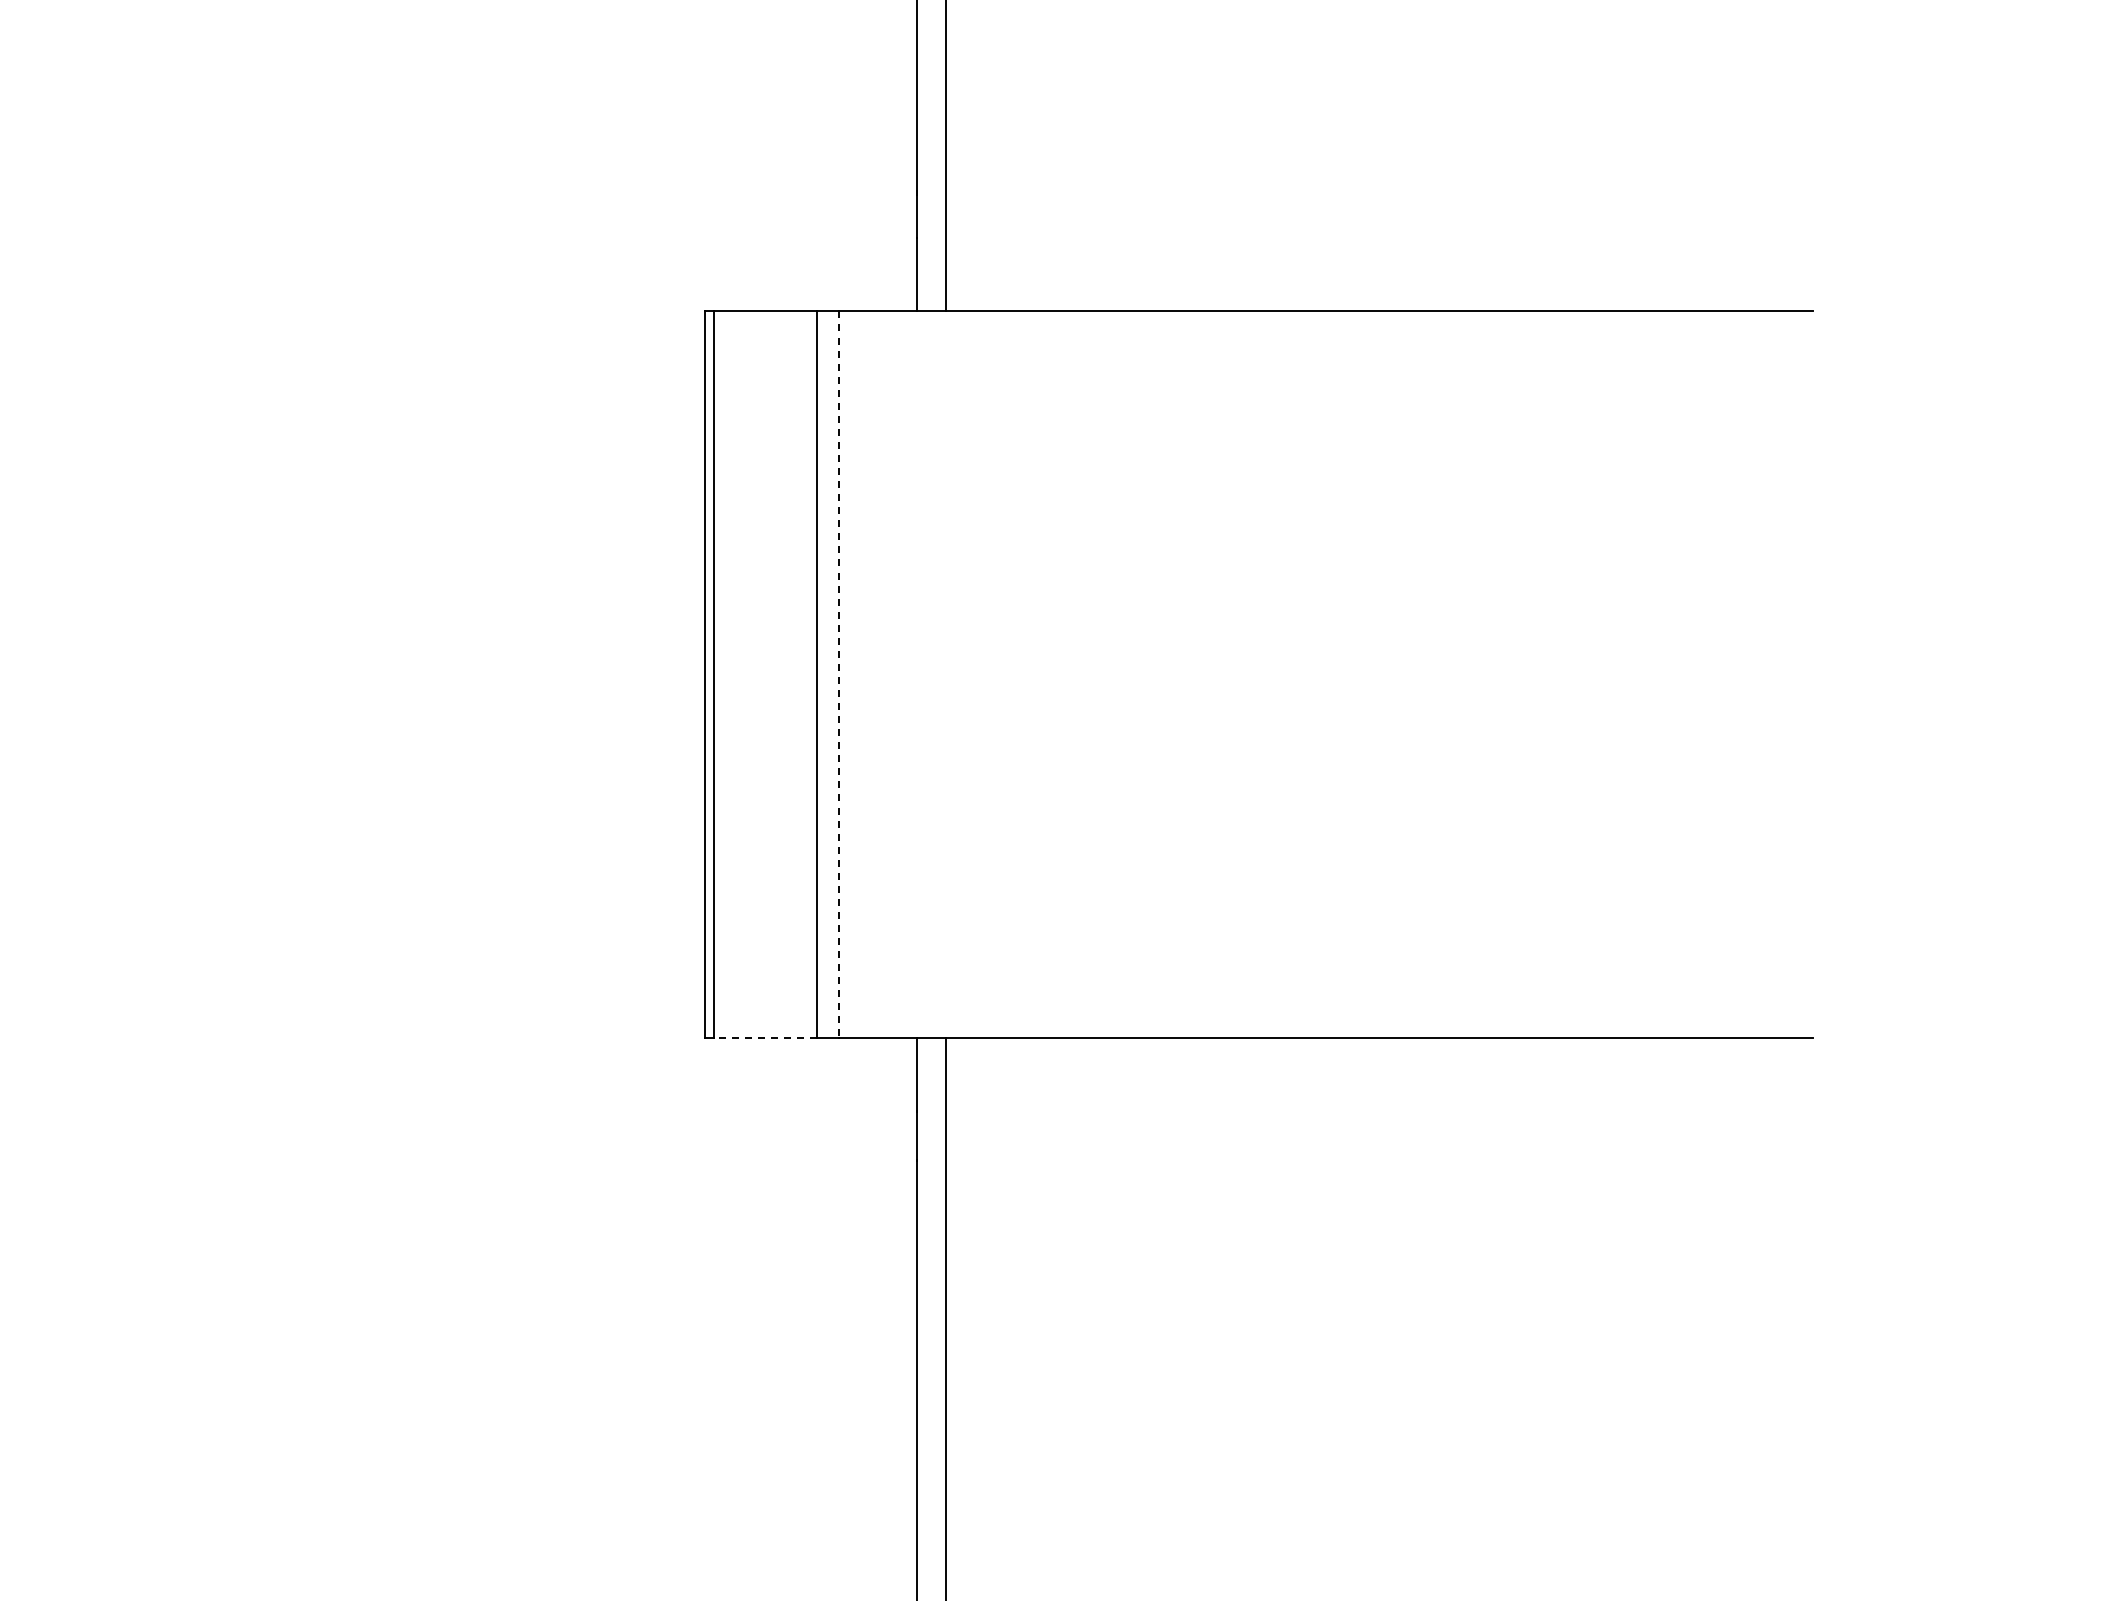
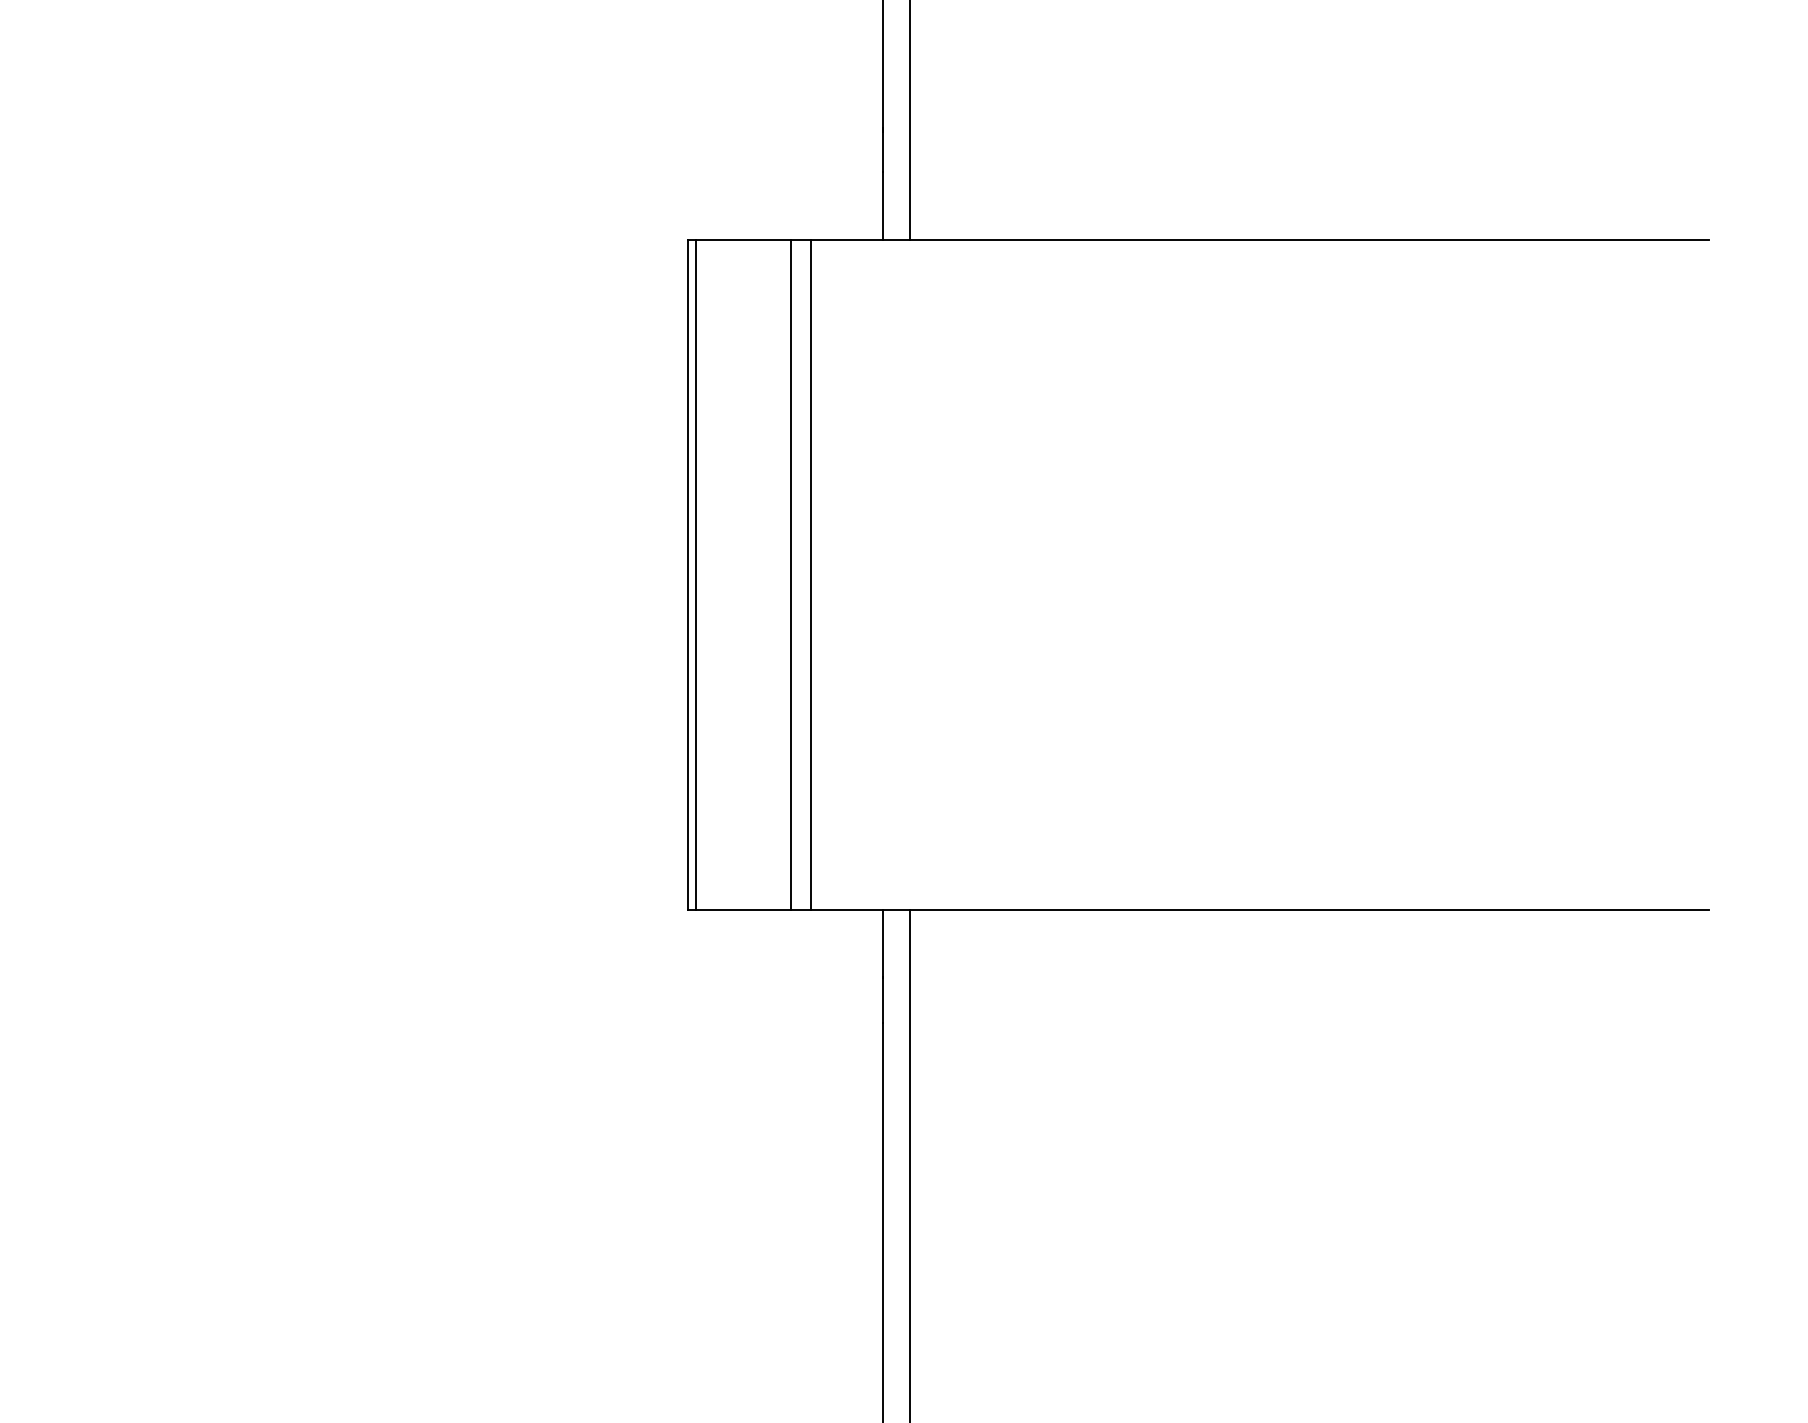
line: (838, 675) -> (810, 575), dashed -> solid
line: (765, 1038) -> (743, 910), dashed -> solid

